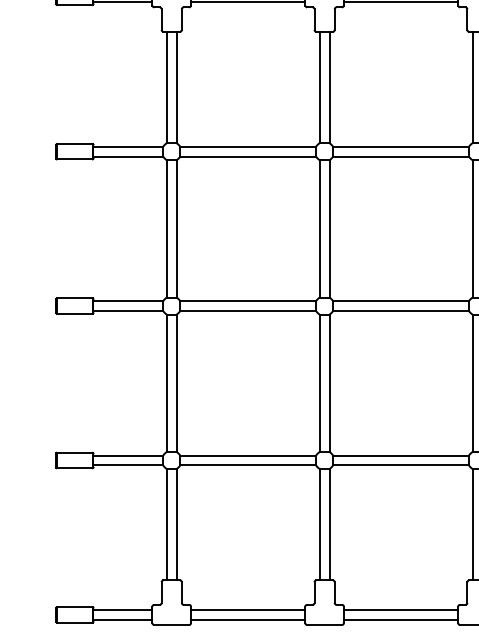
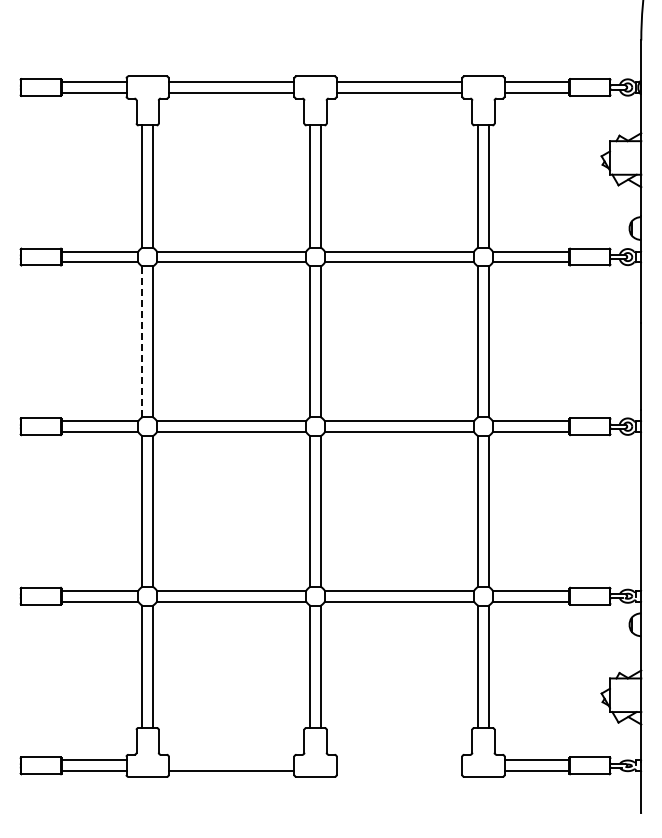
line: (167, 228) -> (142, 341), solid -> dashed
line: (248, 610) -> (231, 760), removed
line: (401, 610) -> (399, 760), removed
line: (401, 620) -> (399, 771), removed

